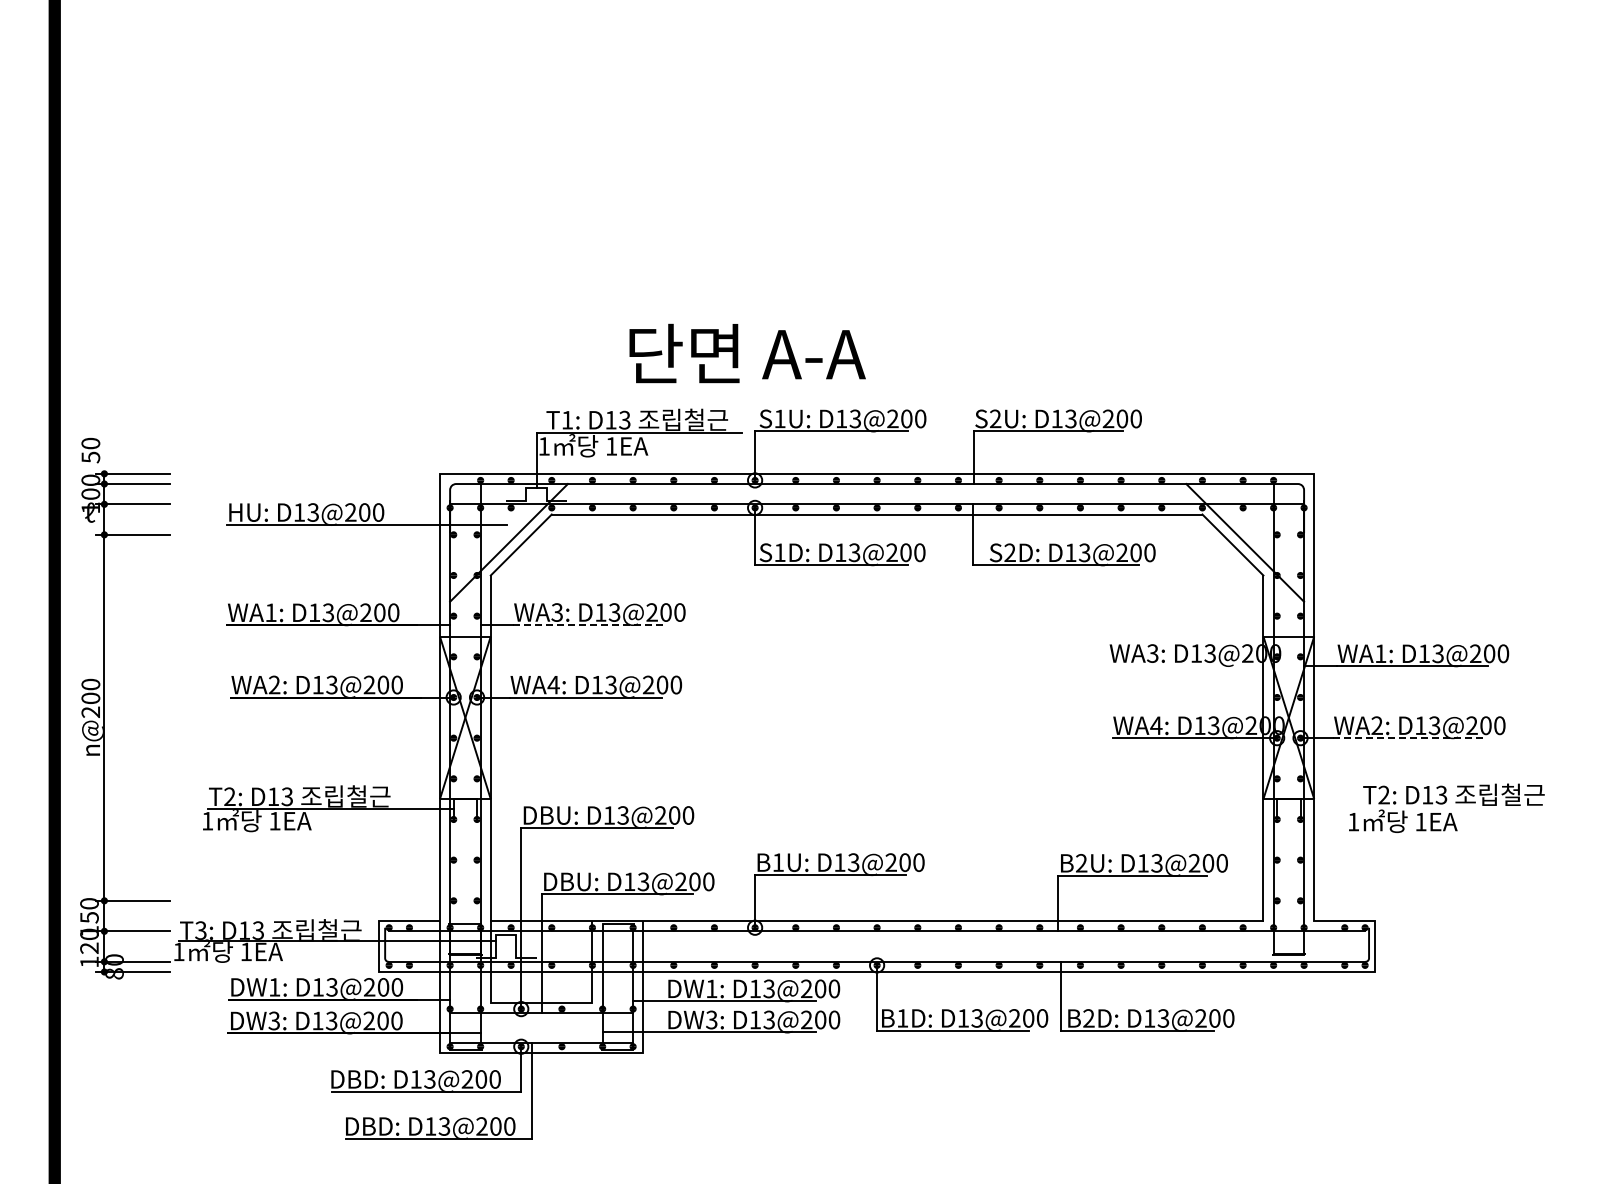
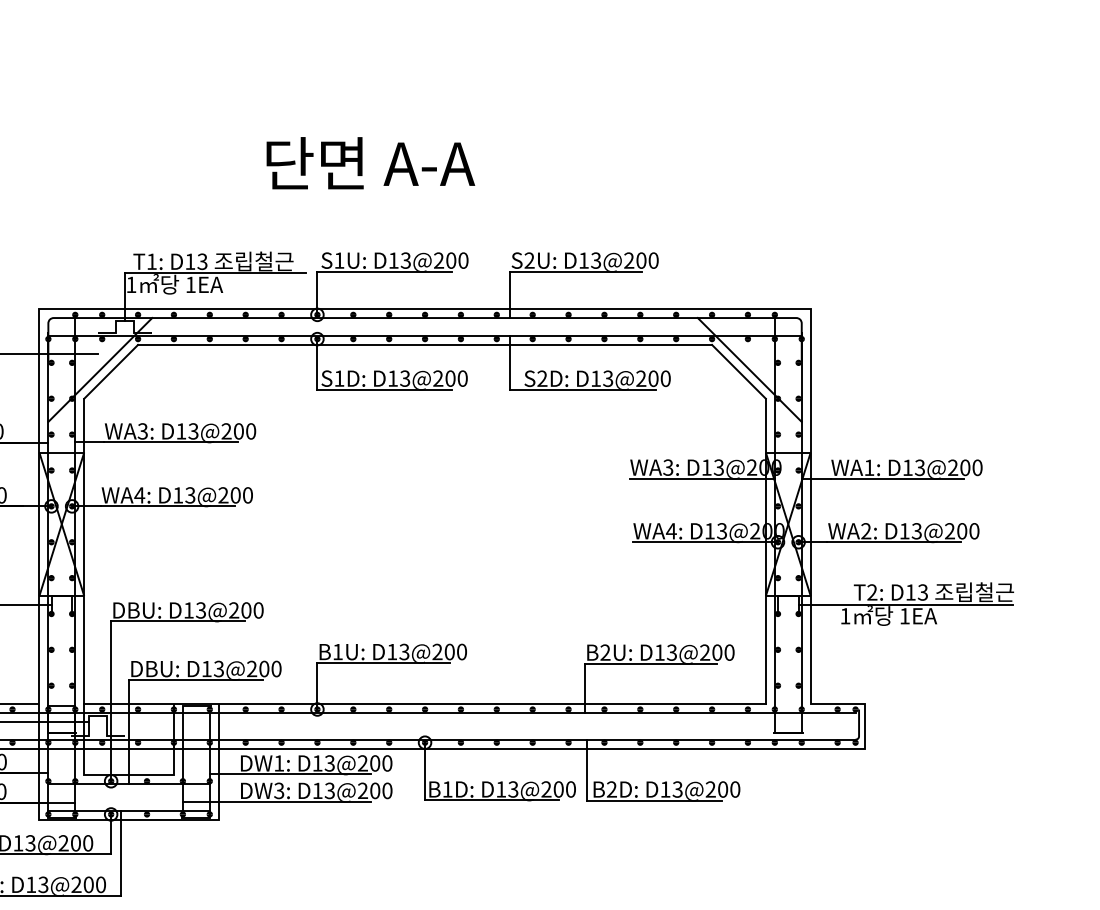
text: (747, 353) -> (370, 163), moved
line: (588, 625) -> (170, 442), dashed -> solid
line: (1190, 666) -> (701, 479), added
line: (1408, 738) -> (893, 542), dashed -> solid
line: (1421, 809) -> (905, 605), added

